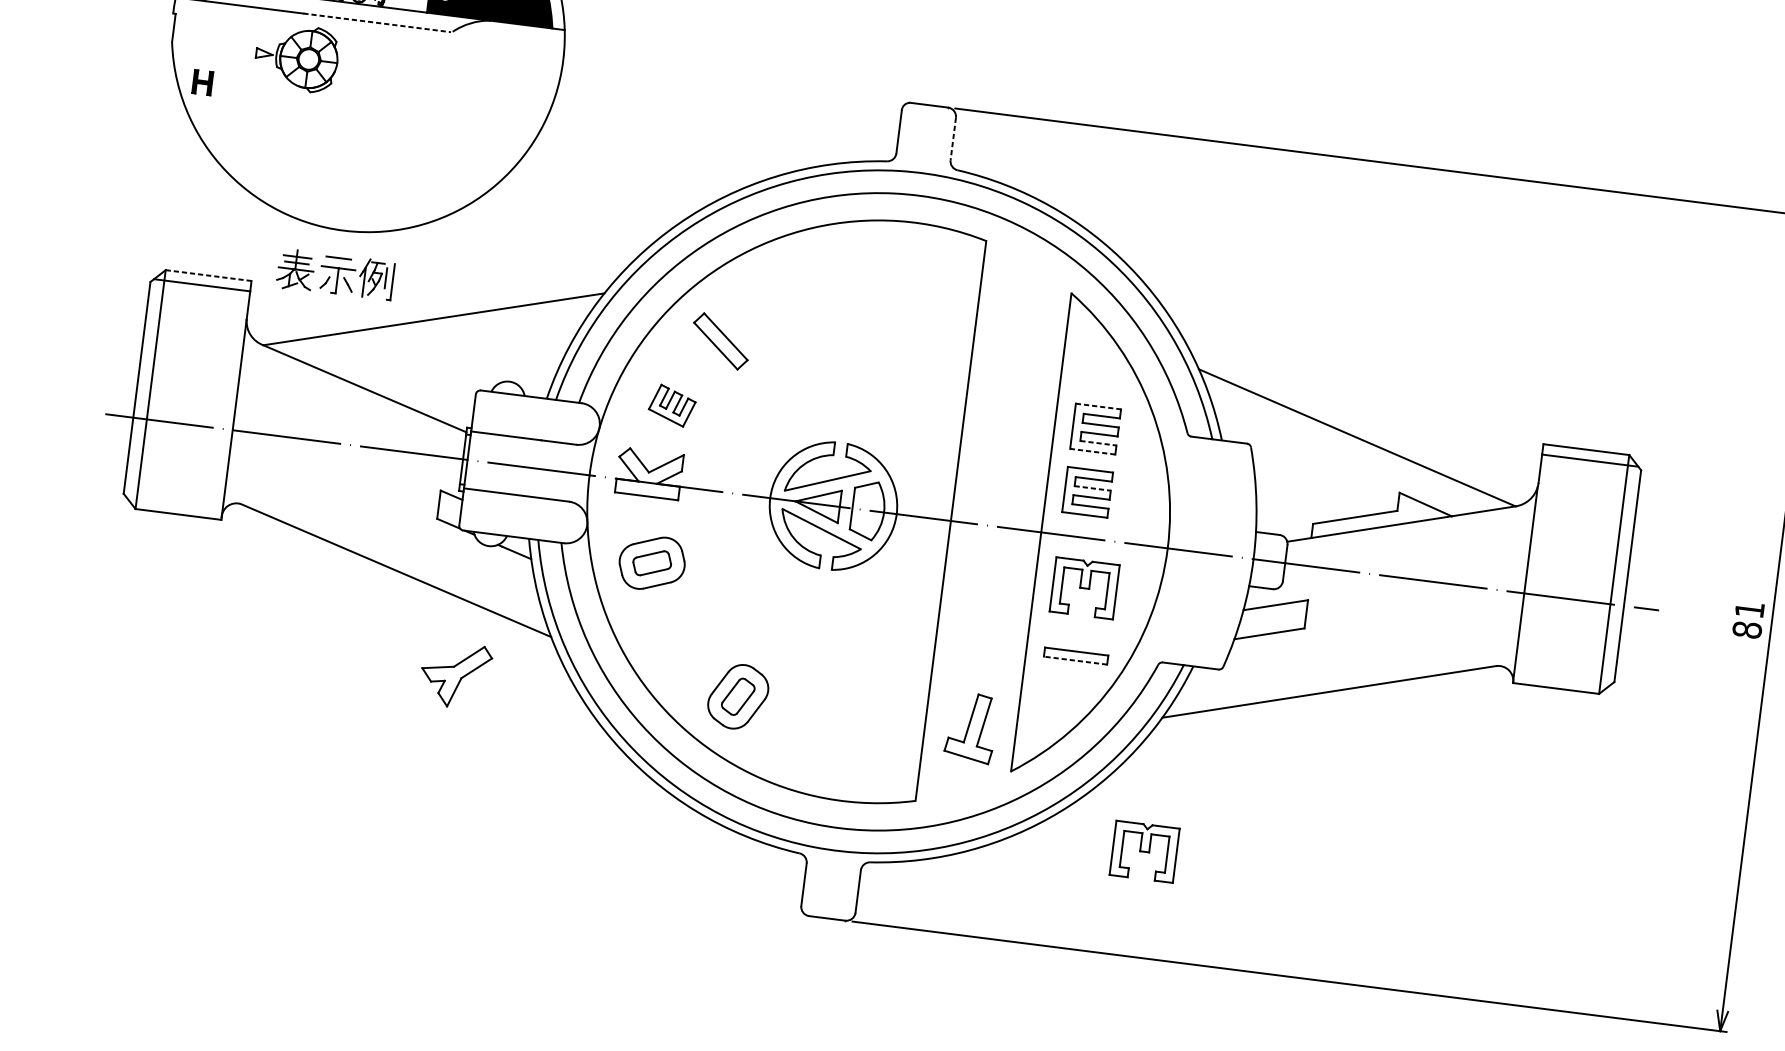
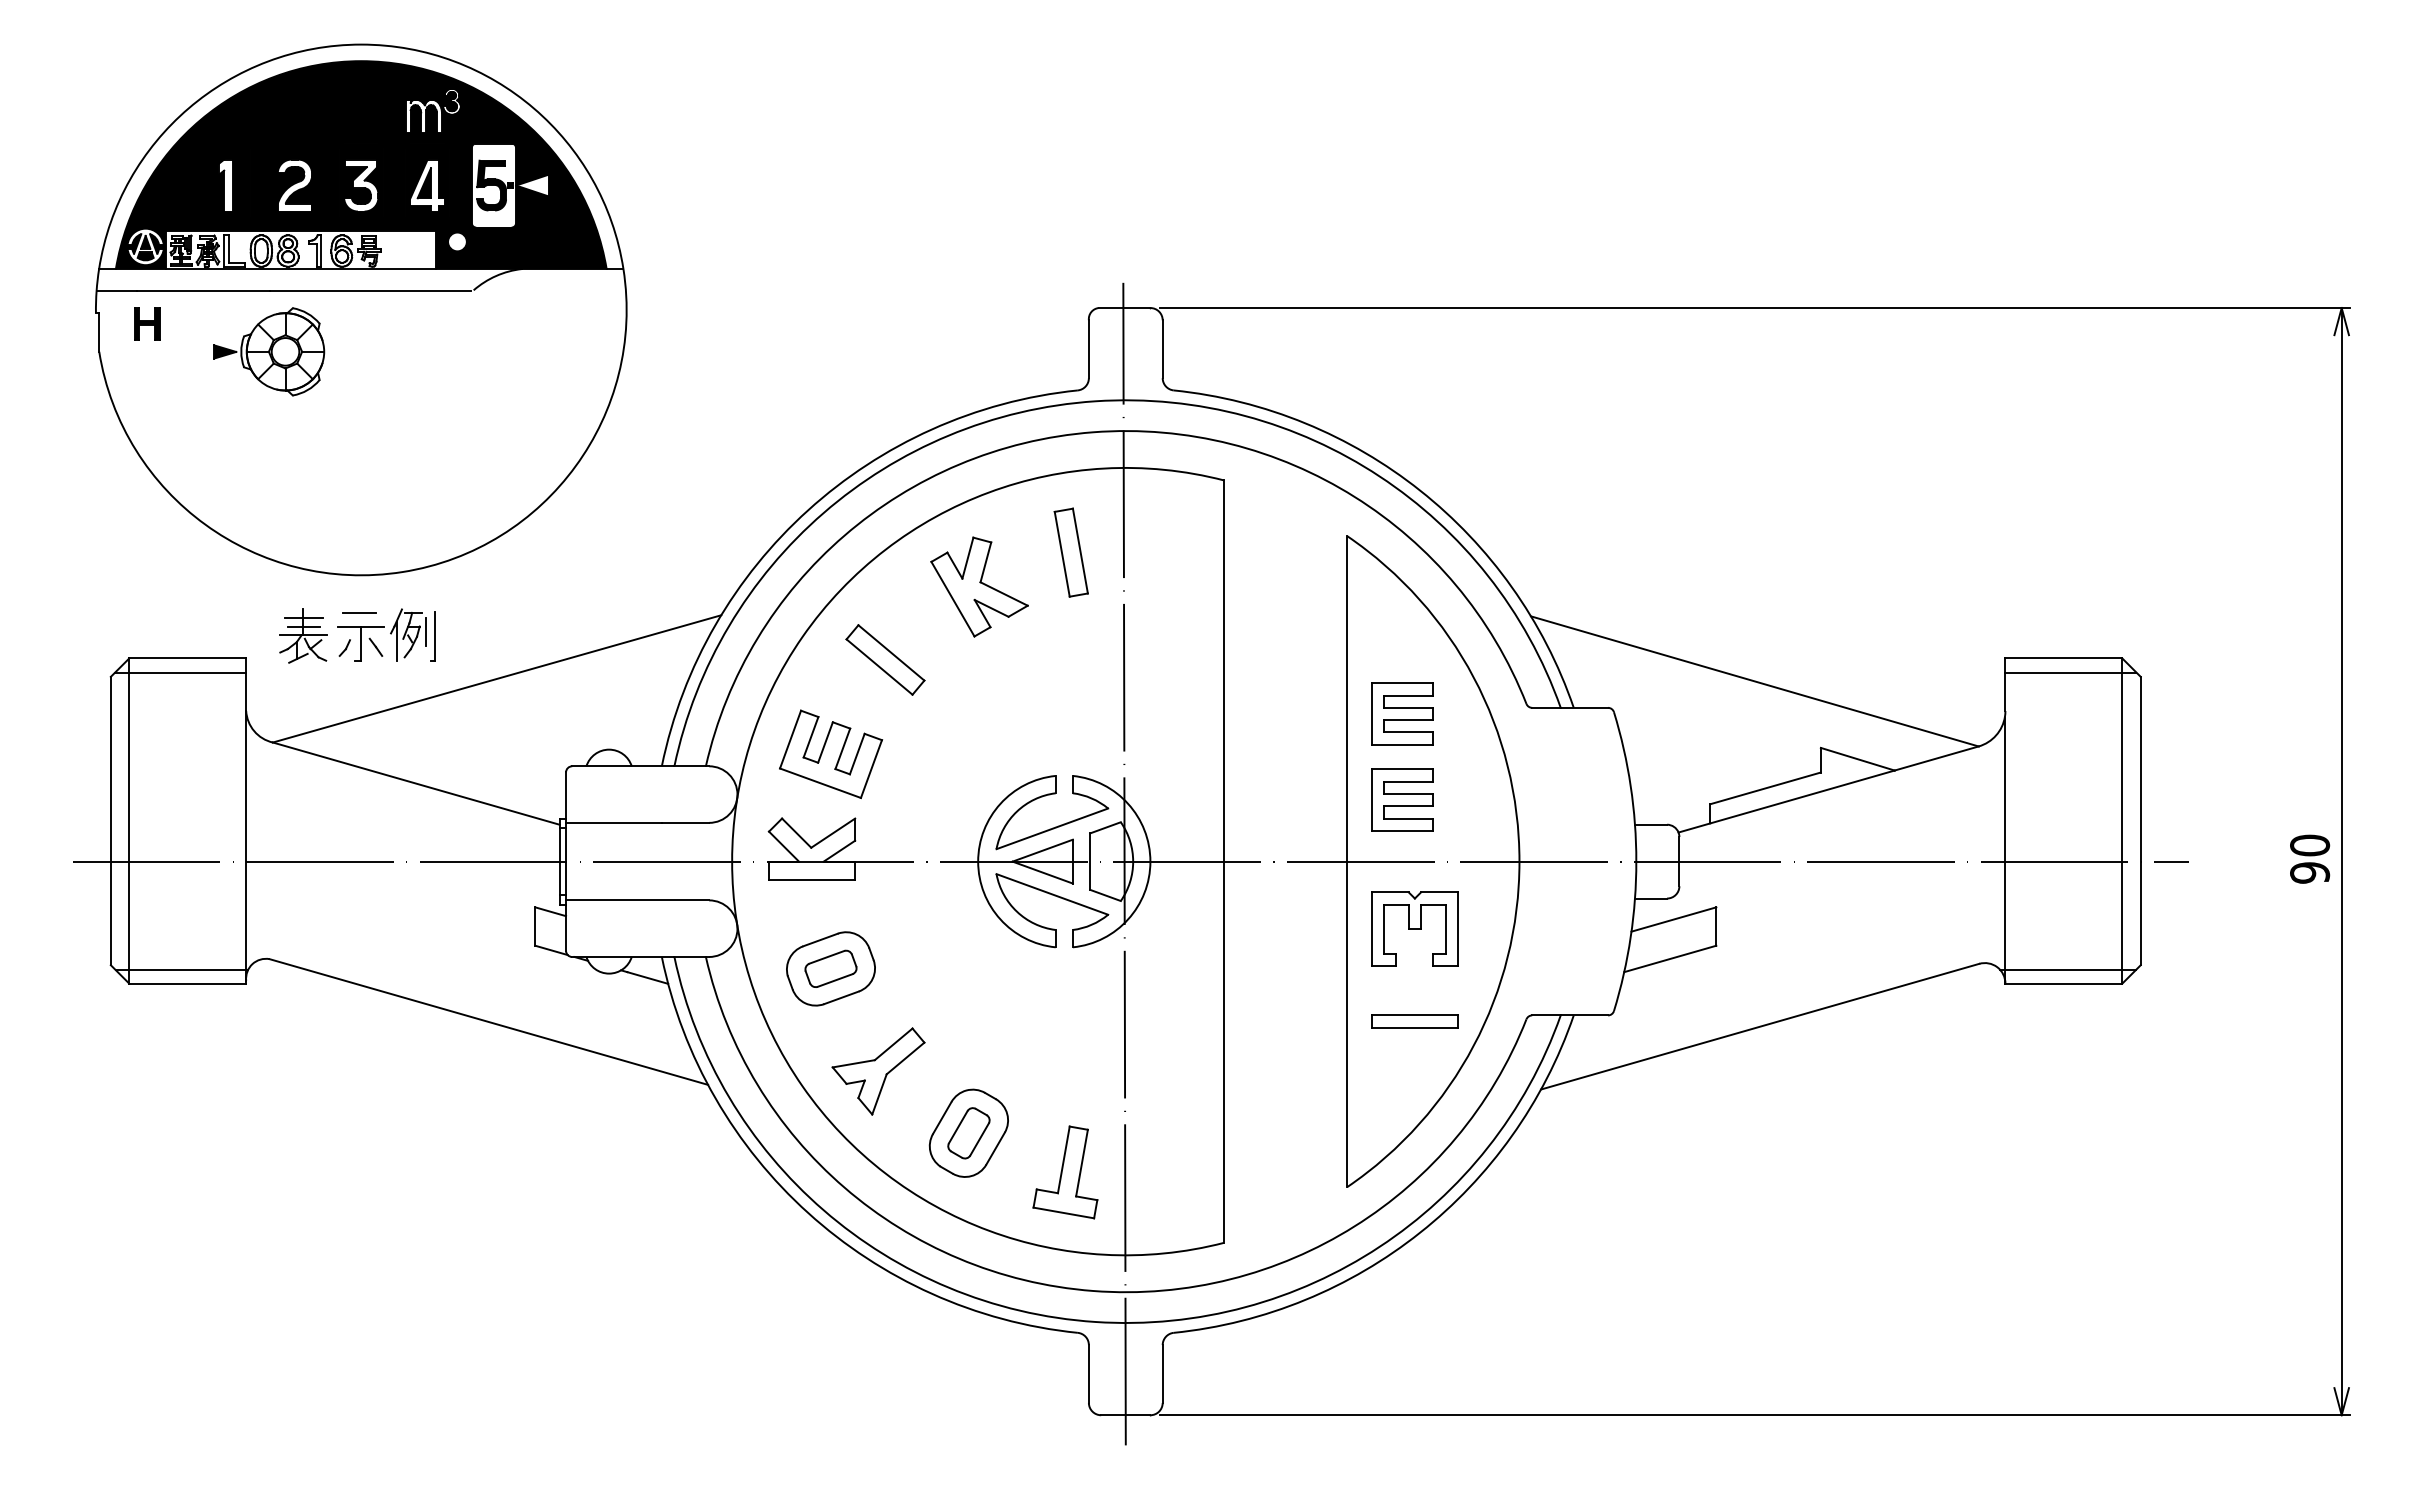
line: (376, 23) -> (370, 291), dashed -> solid
fill: (264, 53) -> (225, 351), added
part: (203, 82) -> (147, 323), moved
line: (953, 139) -> (1162, 349), dashed -> solid
line: (209, 275) -> (188, 658), dashed -> solid
part: (866, 279) -> (1070, 552), added
part: (796, 296) -> (979, 586), added
part: (672, 405) -> (831, 754), size x1.67
line: (1098, 406) -> (1402, 683), dashed -> solid
line: (1098, 443) -> (1408, 732), dashed -> solid
line: (1092, 451) -> (1402, 744), dashed -> solid
line: (1092, 488) -> (1408, 793), dashed -> solid
line: (175, 503) -> (181, 969), added
line: (877, 513) -> (1124, 863), added
text: (1748, 619) -> (2310, 858), 81 -> 90
line: (1075, 660) -> (1414, 1027), dashed -> solid
part: (455, 675) -> (878, 1071), moved
line: (1560, 678) -> (2068, 969), added
part: (971, 727) -> (1065, 1172), moved
part: (1144, 851) -> (1539, 1271), removed

